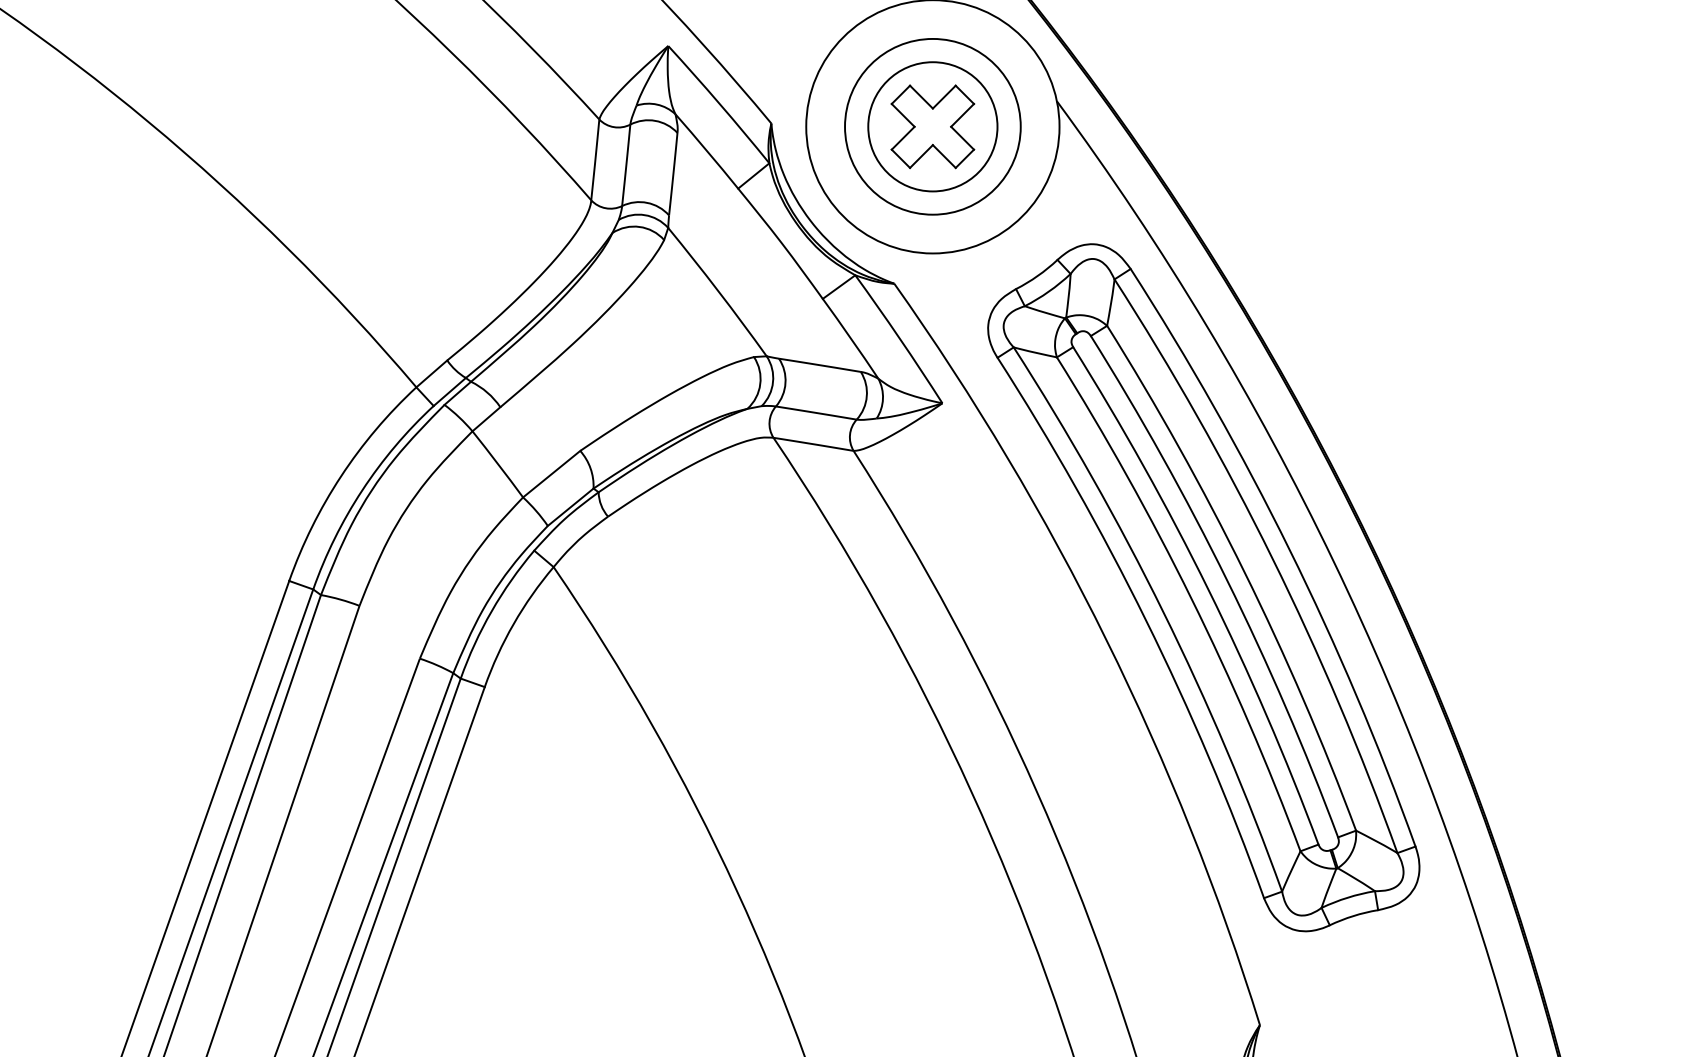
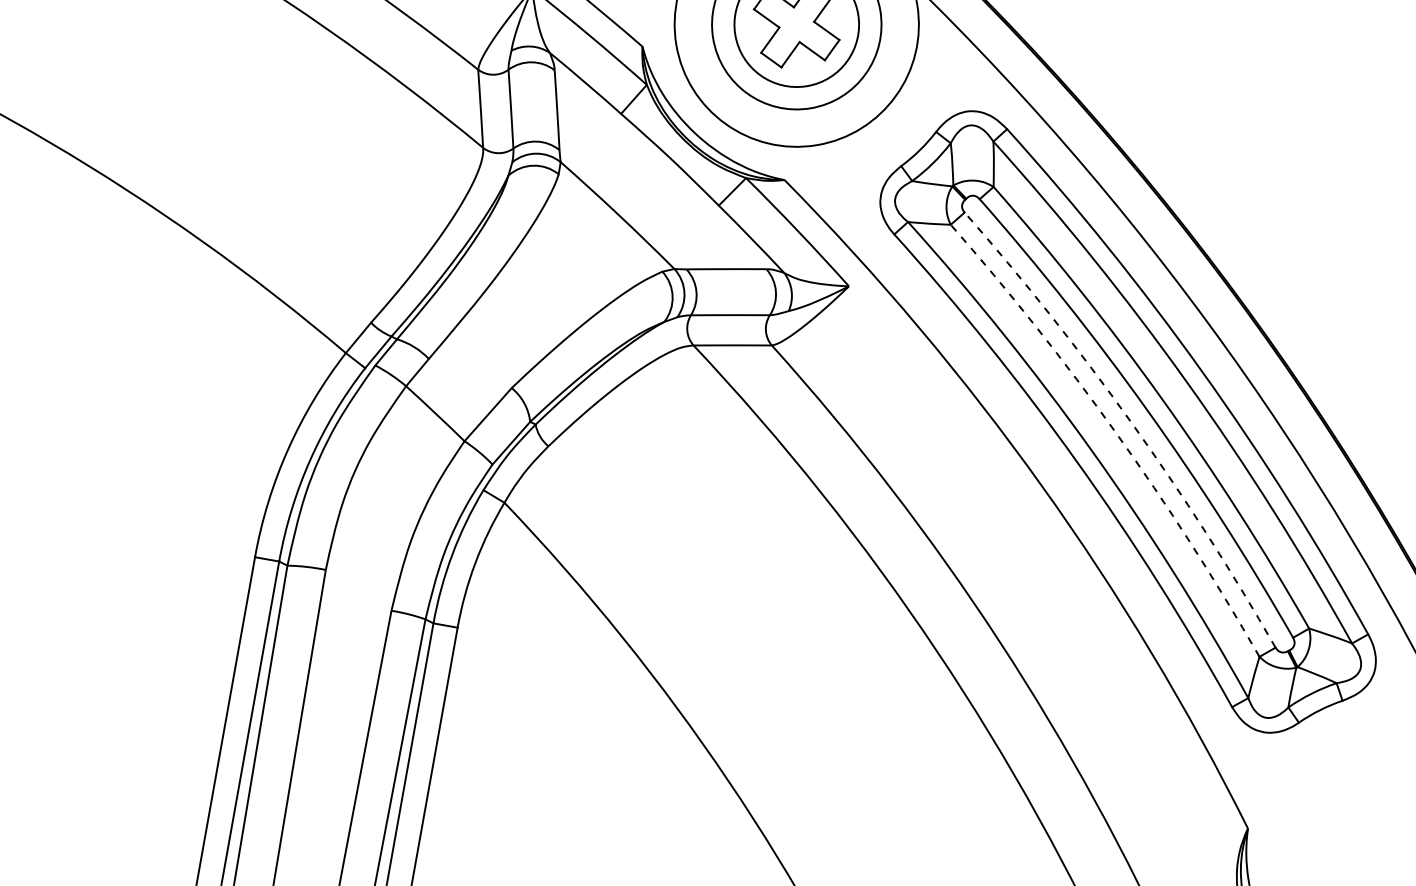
arc: (1208, 589) -> (1131, 422), solid -> dashed
arc: (1191, 598) -> (1116, 433), solid -> dashed

